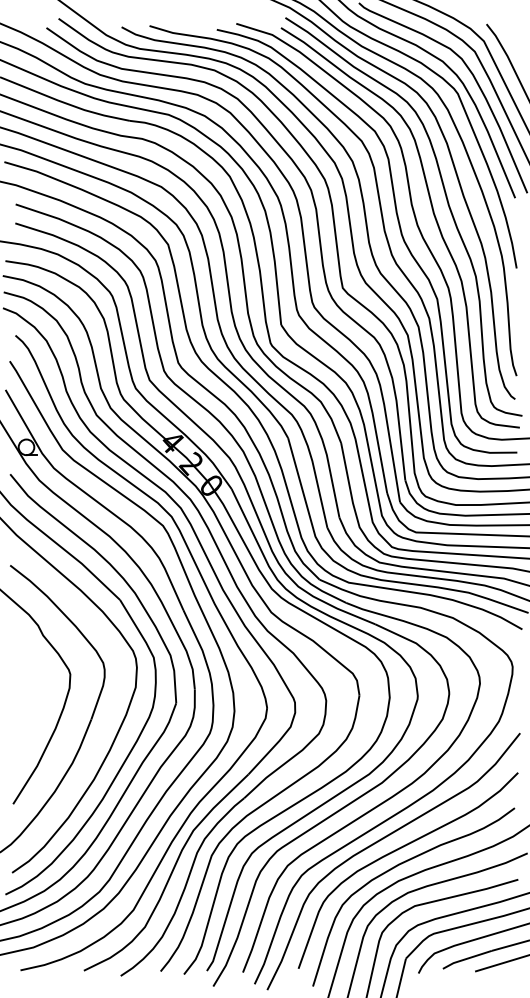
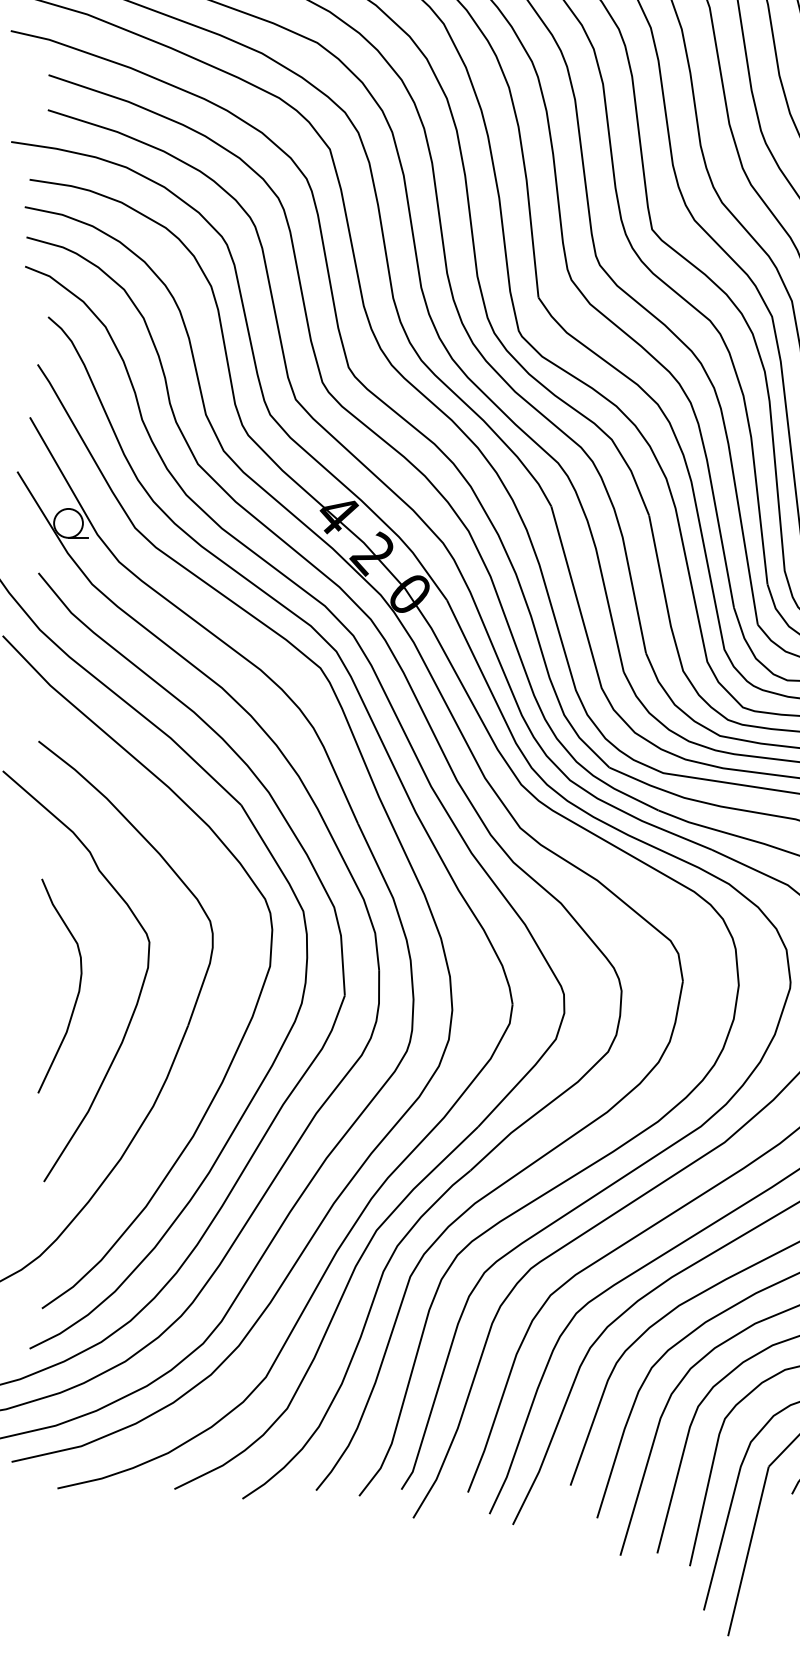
curve: (31, 697) -> (77, 984), added

